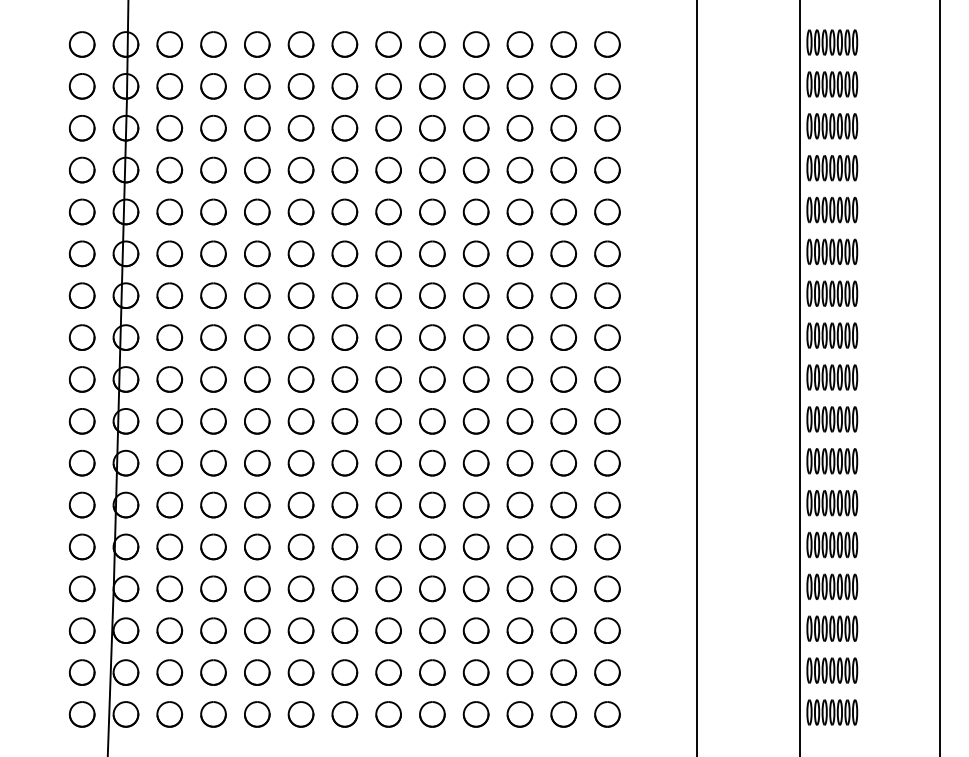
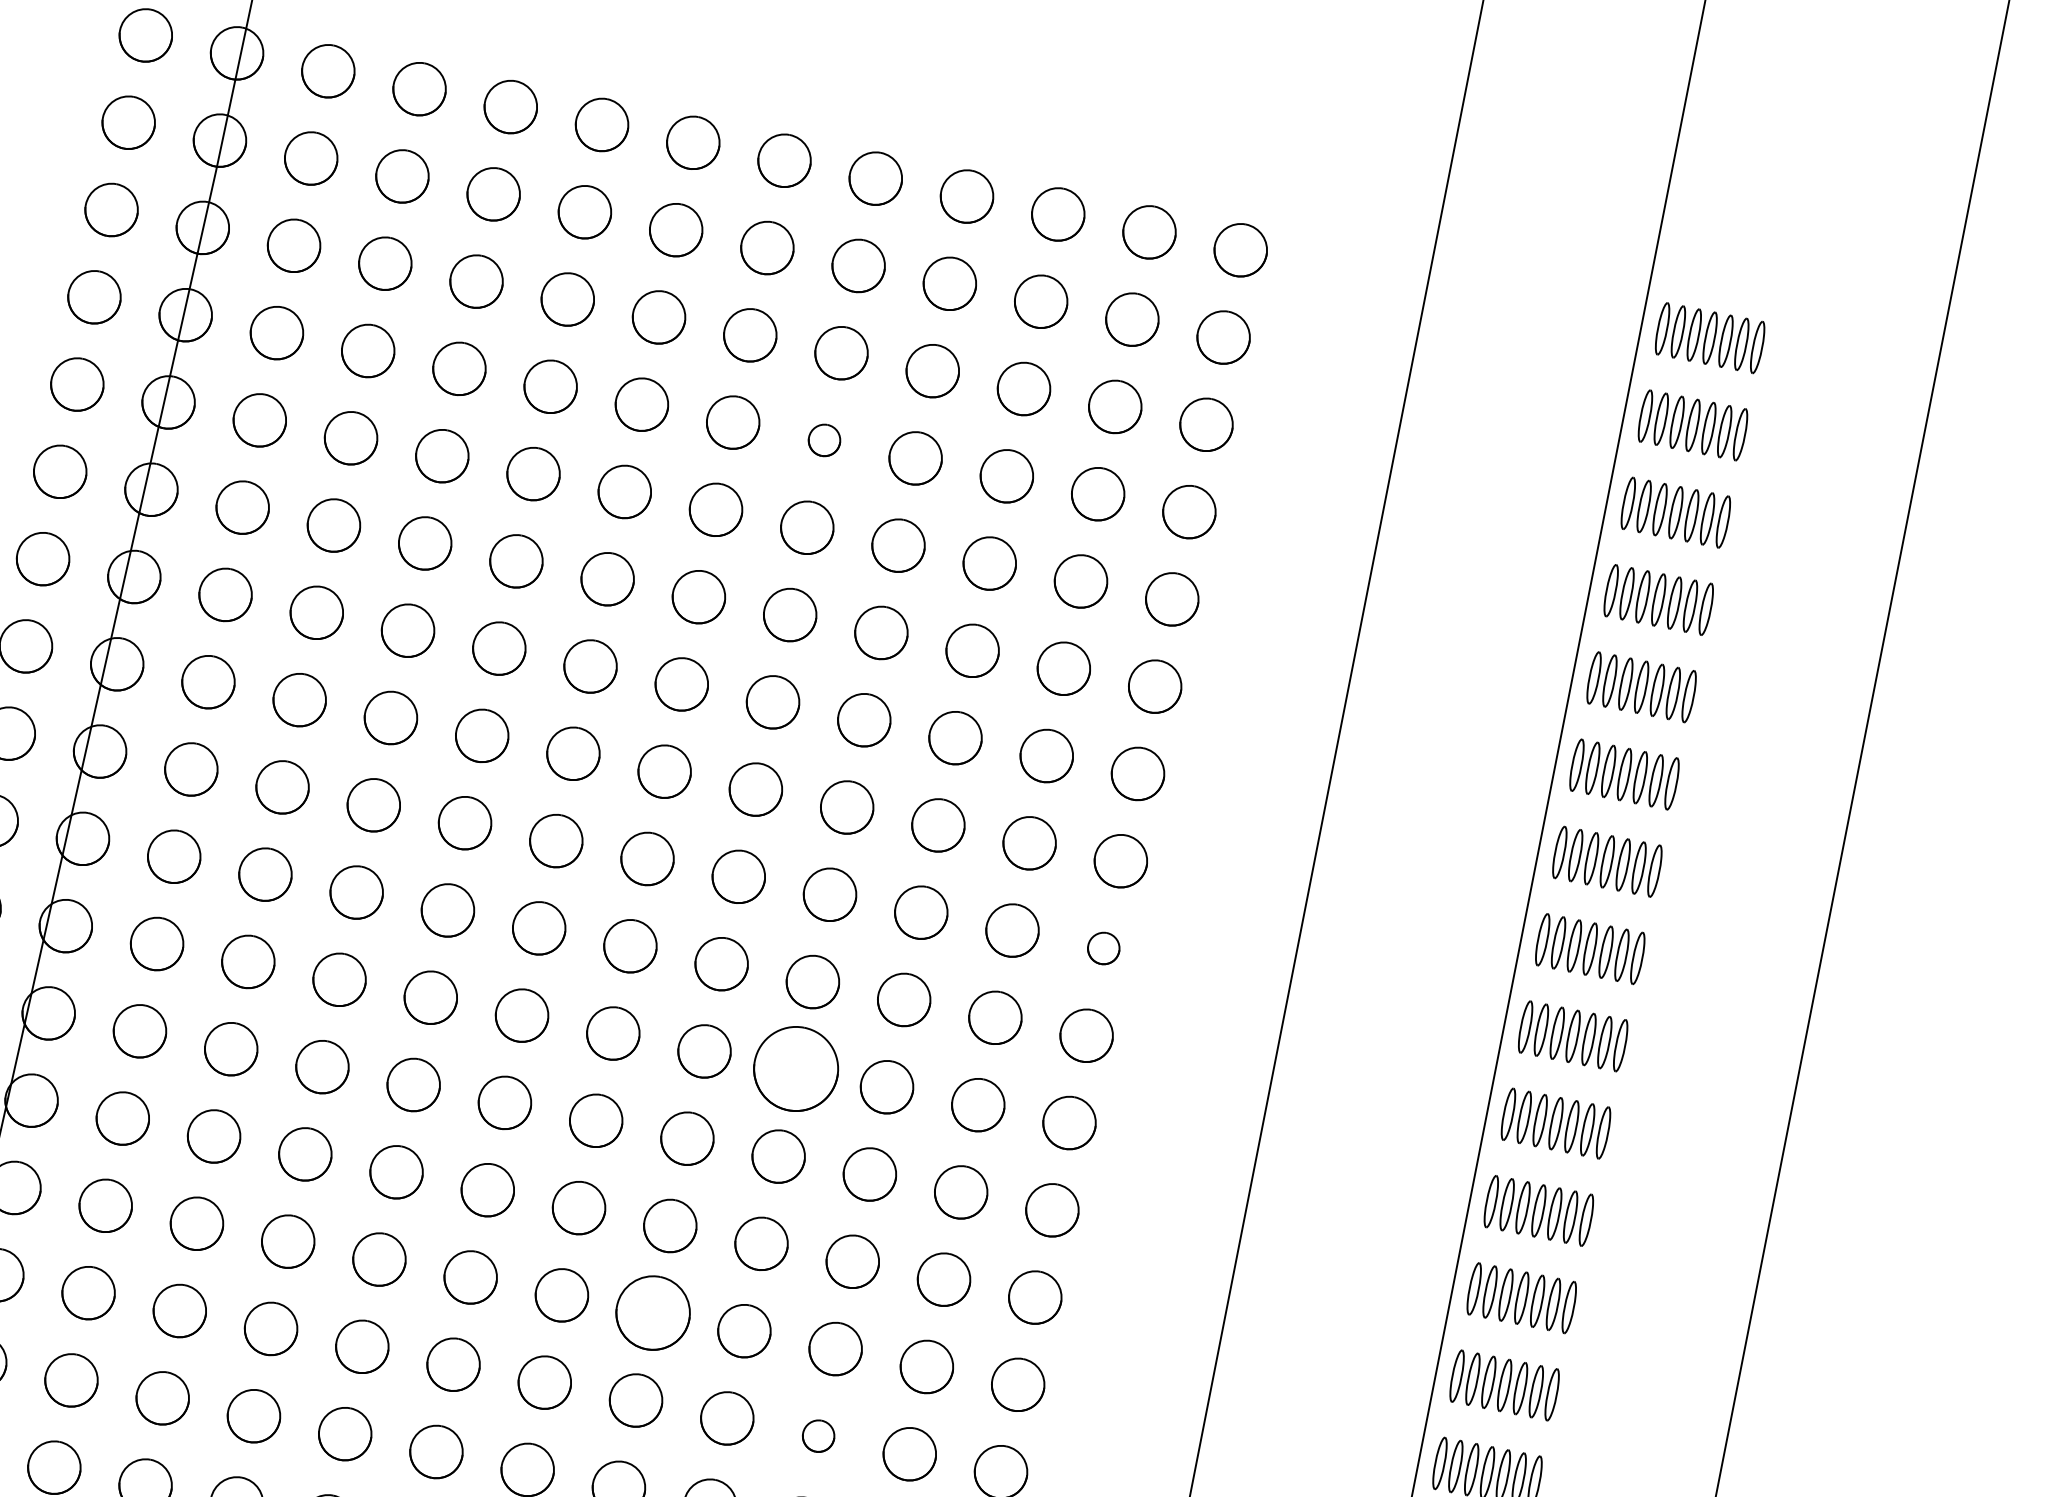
part: (432, 169) -> (824, 439), size x0.6
part: (607, 379) -> (1103, 948), size x0.6
part: (475, 463) -> (794, 1069), size x1.6
part: (432, 588) -> (653, 1312), size x1.4
part: (519, 630) -> (817, 1435), size x0.6

